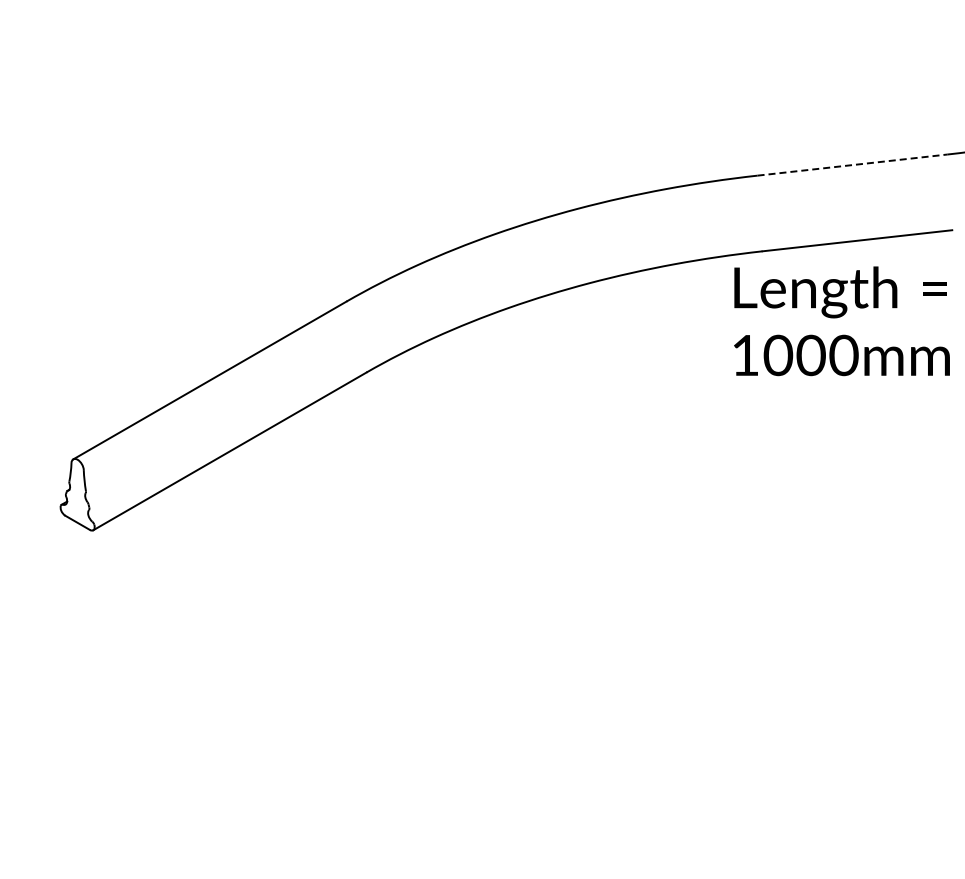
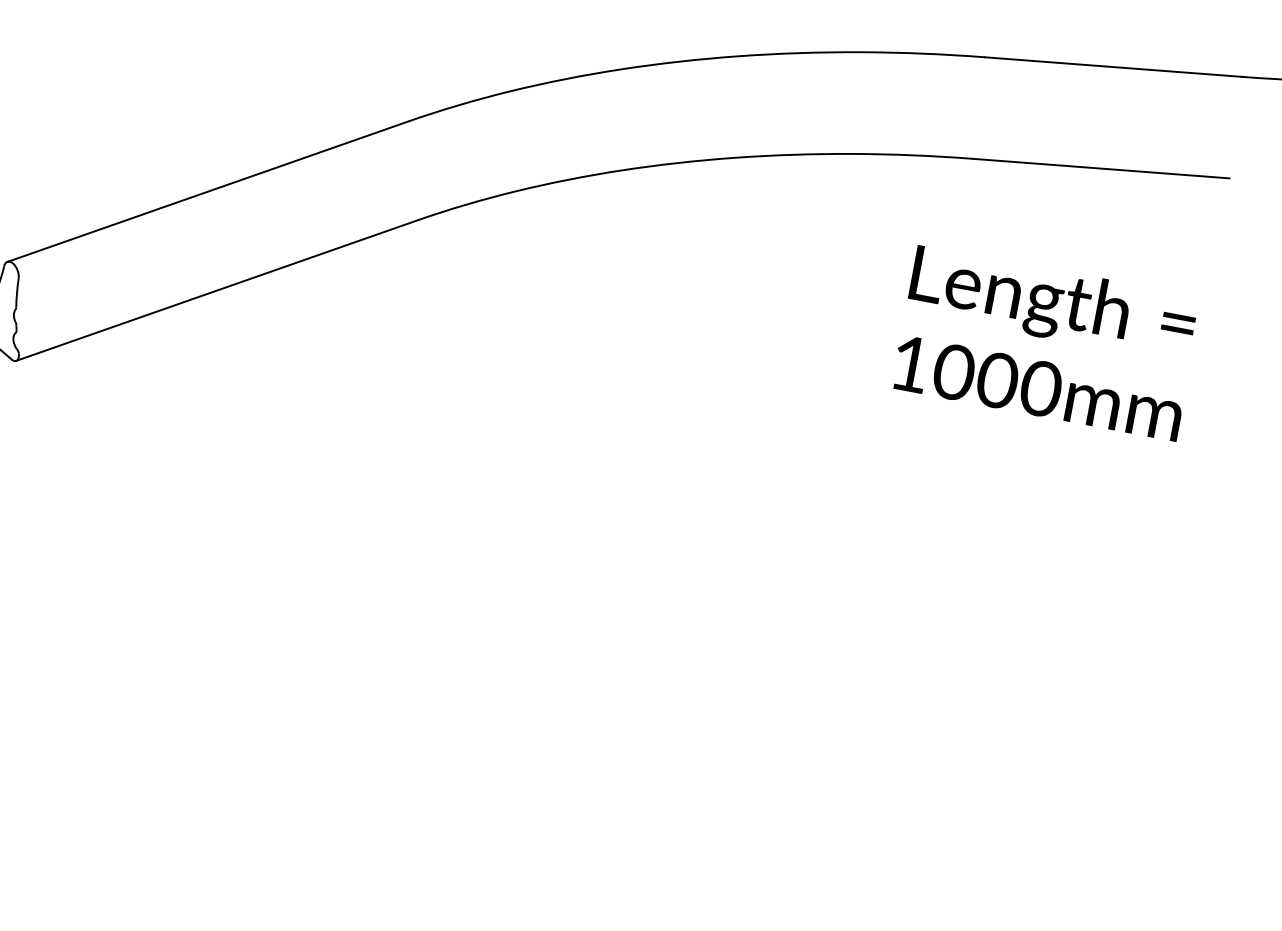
line: (852, 165) -> (1113, 67), dashed -> solid
text: (841, 321) -> (1046, 343), moved

